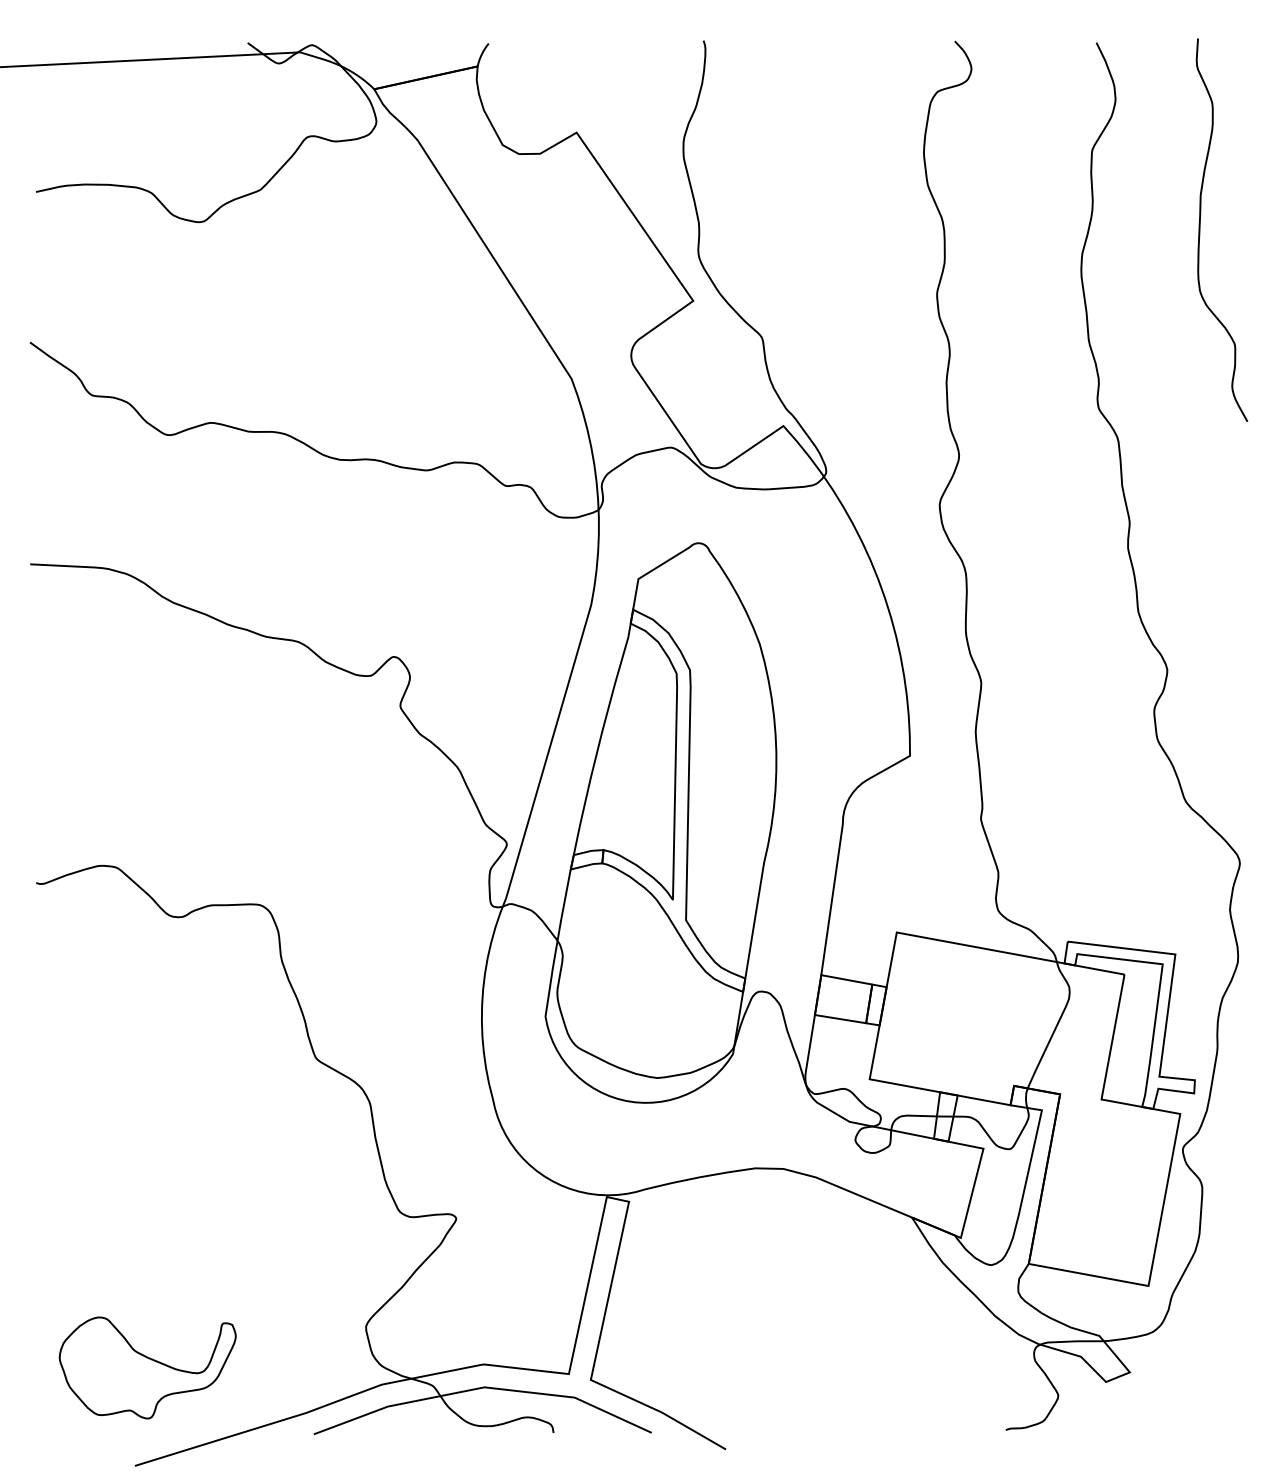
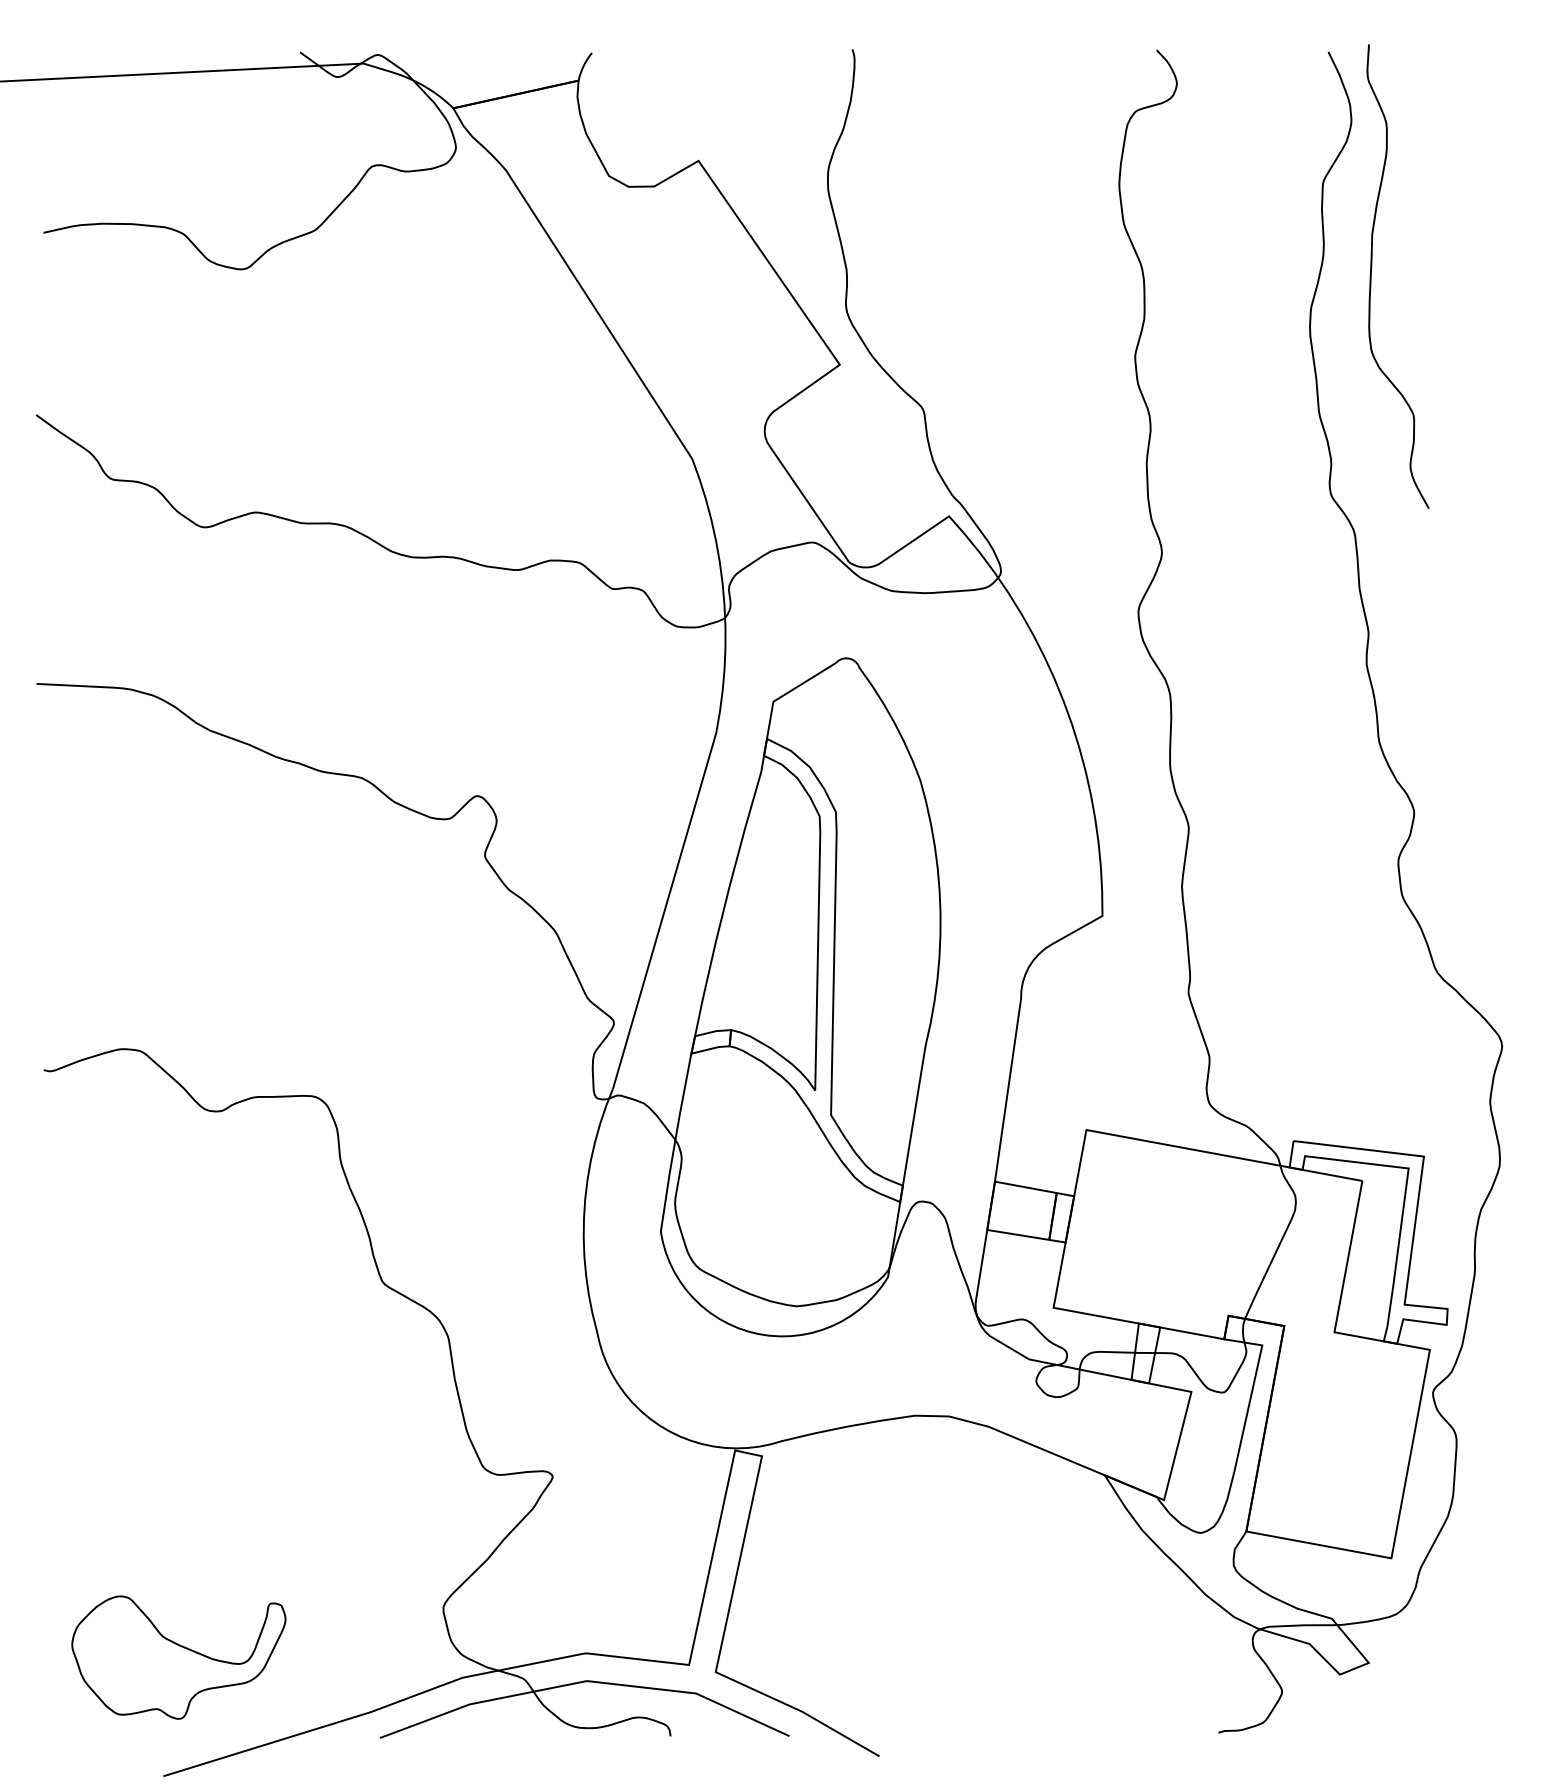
curve: (1200, 229) -> (1372, 275), moved

